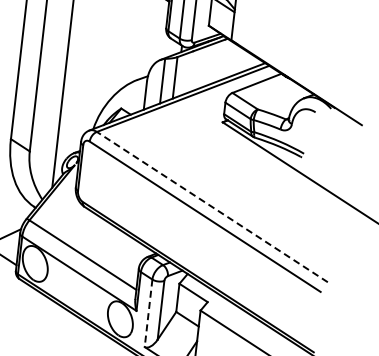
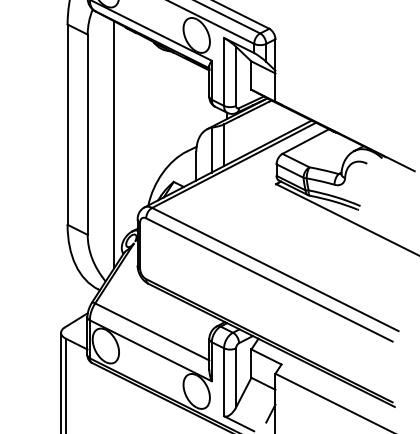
line: (212, 207) -> (275, 269), dashed -> solid
line: (148, 313) -> (224, 382), dashed -> solid

